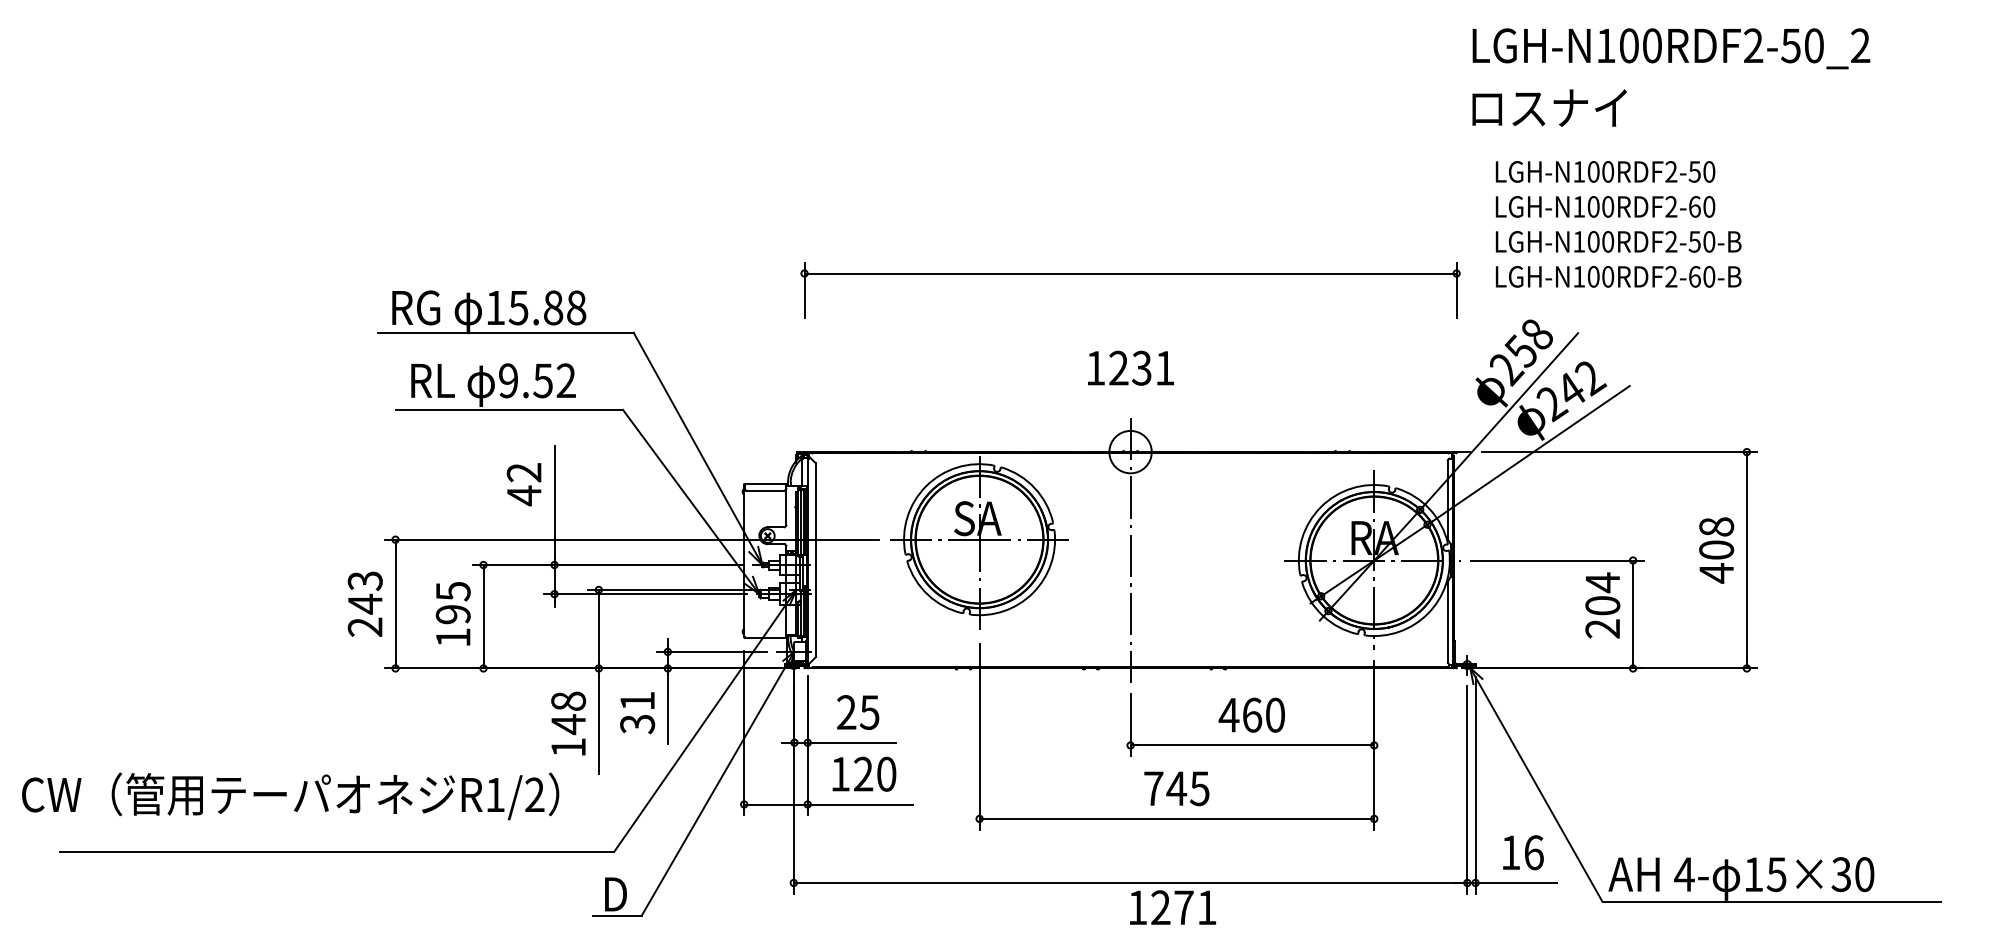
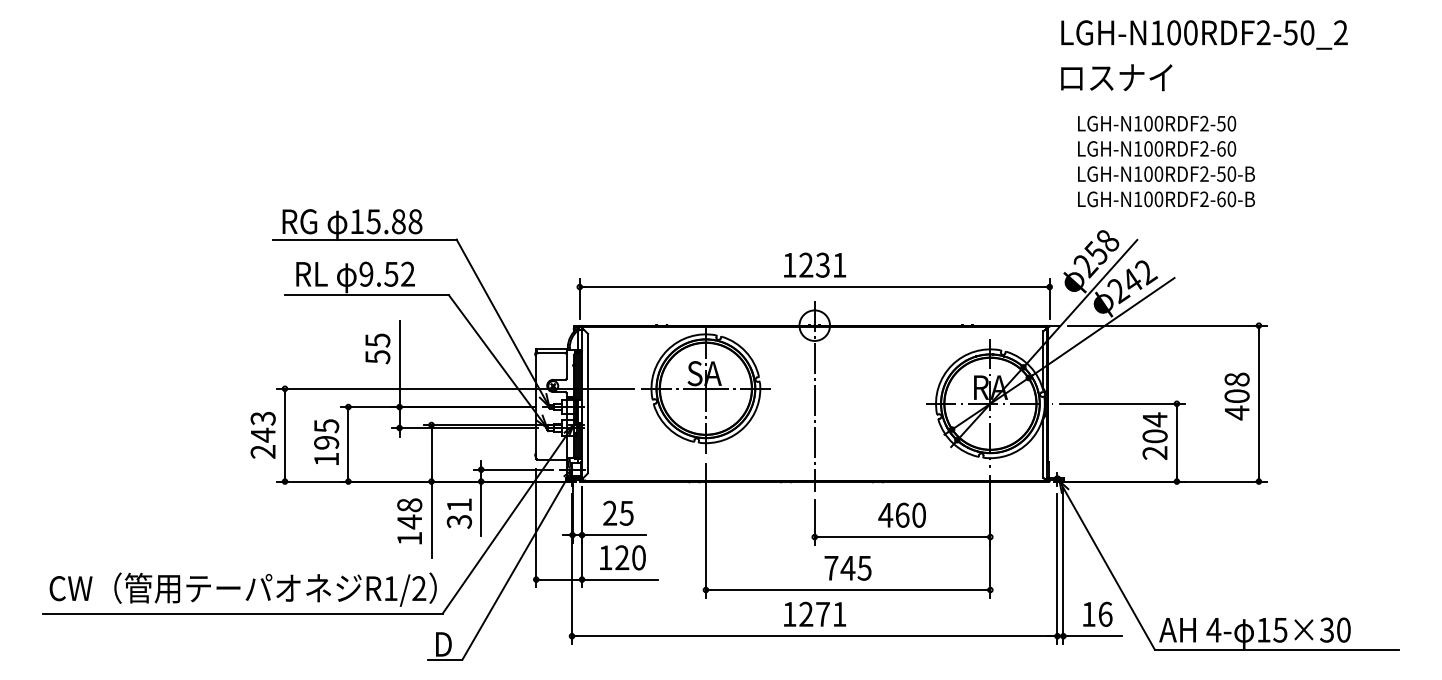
part: (1130, 274) -> (814, 287), moved
text: (523, 484) -> (377, 349), 42 -> 55
text: (290, 796) -> (243, 589), moved
text: (1172, 907) -> (814, 614), moved

